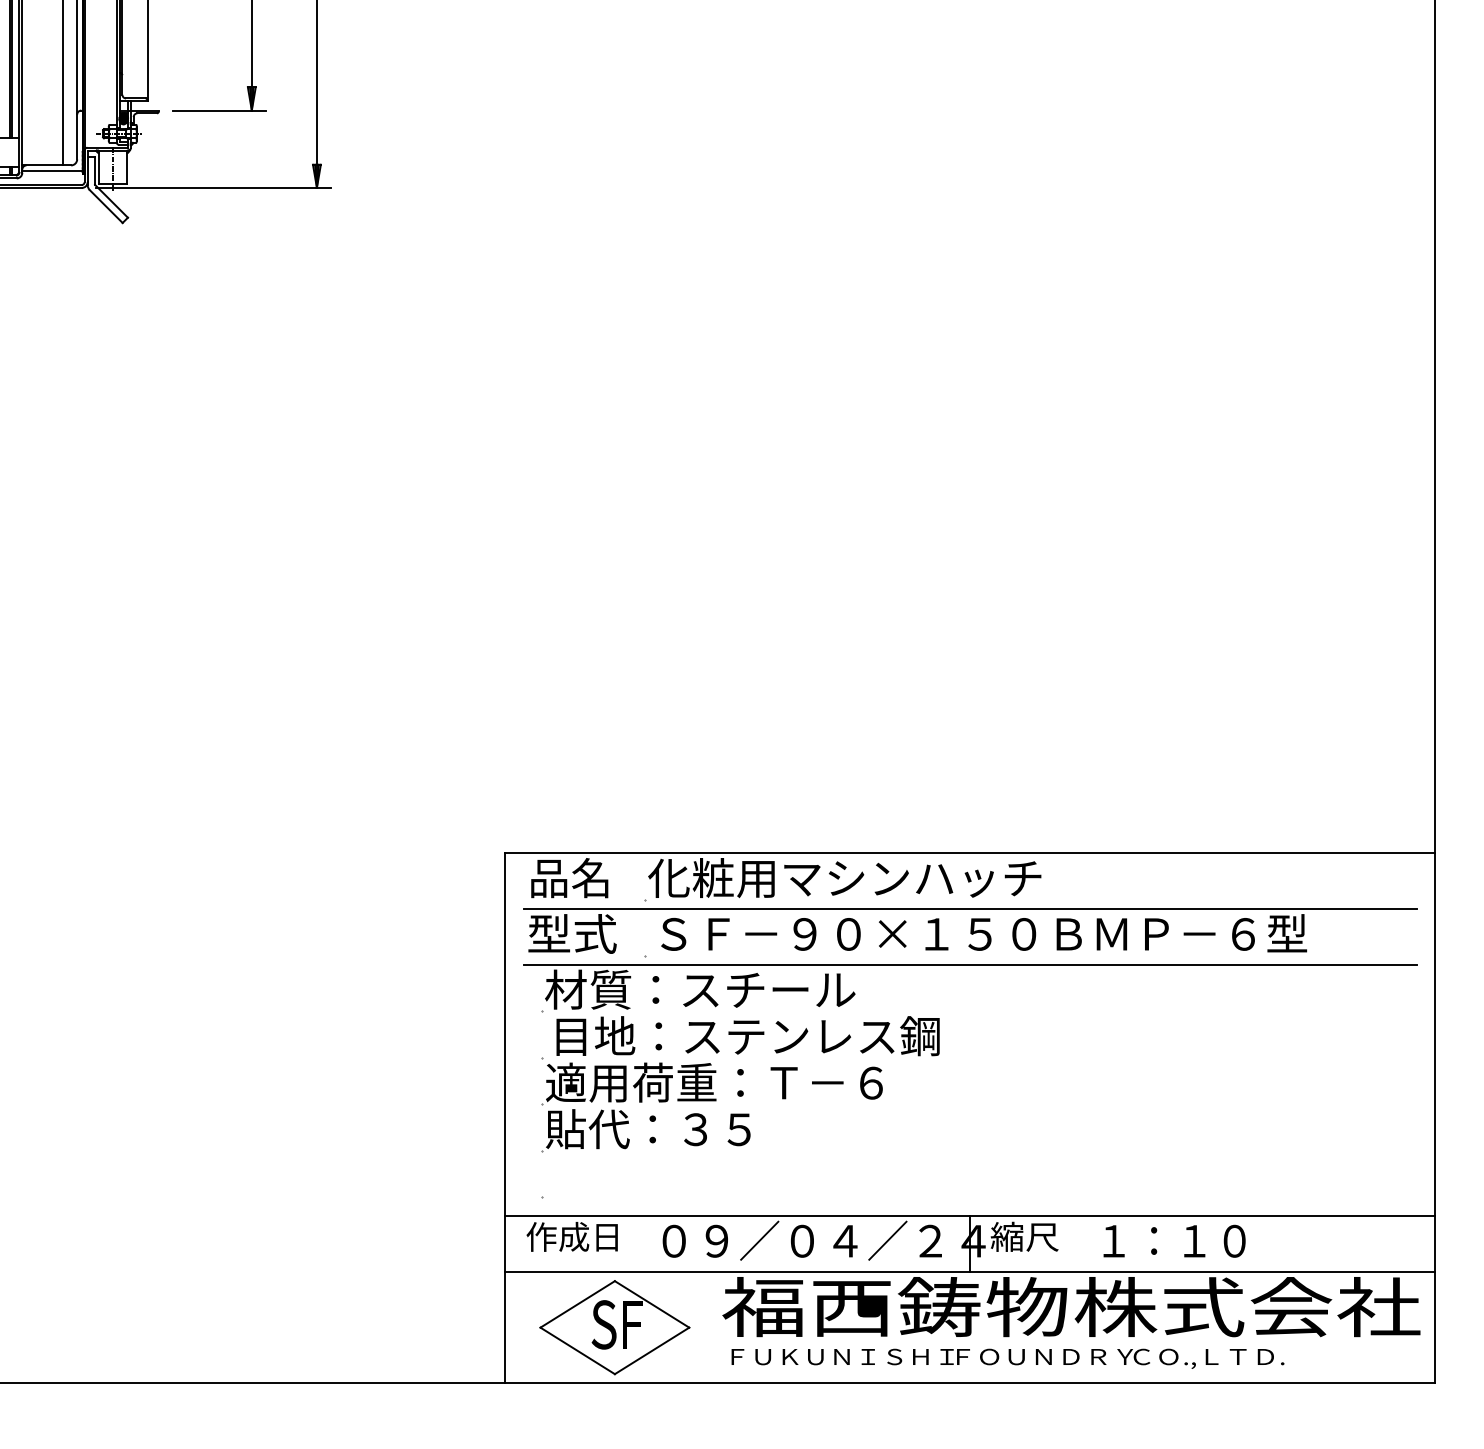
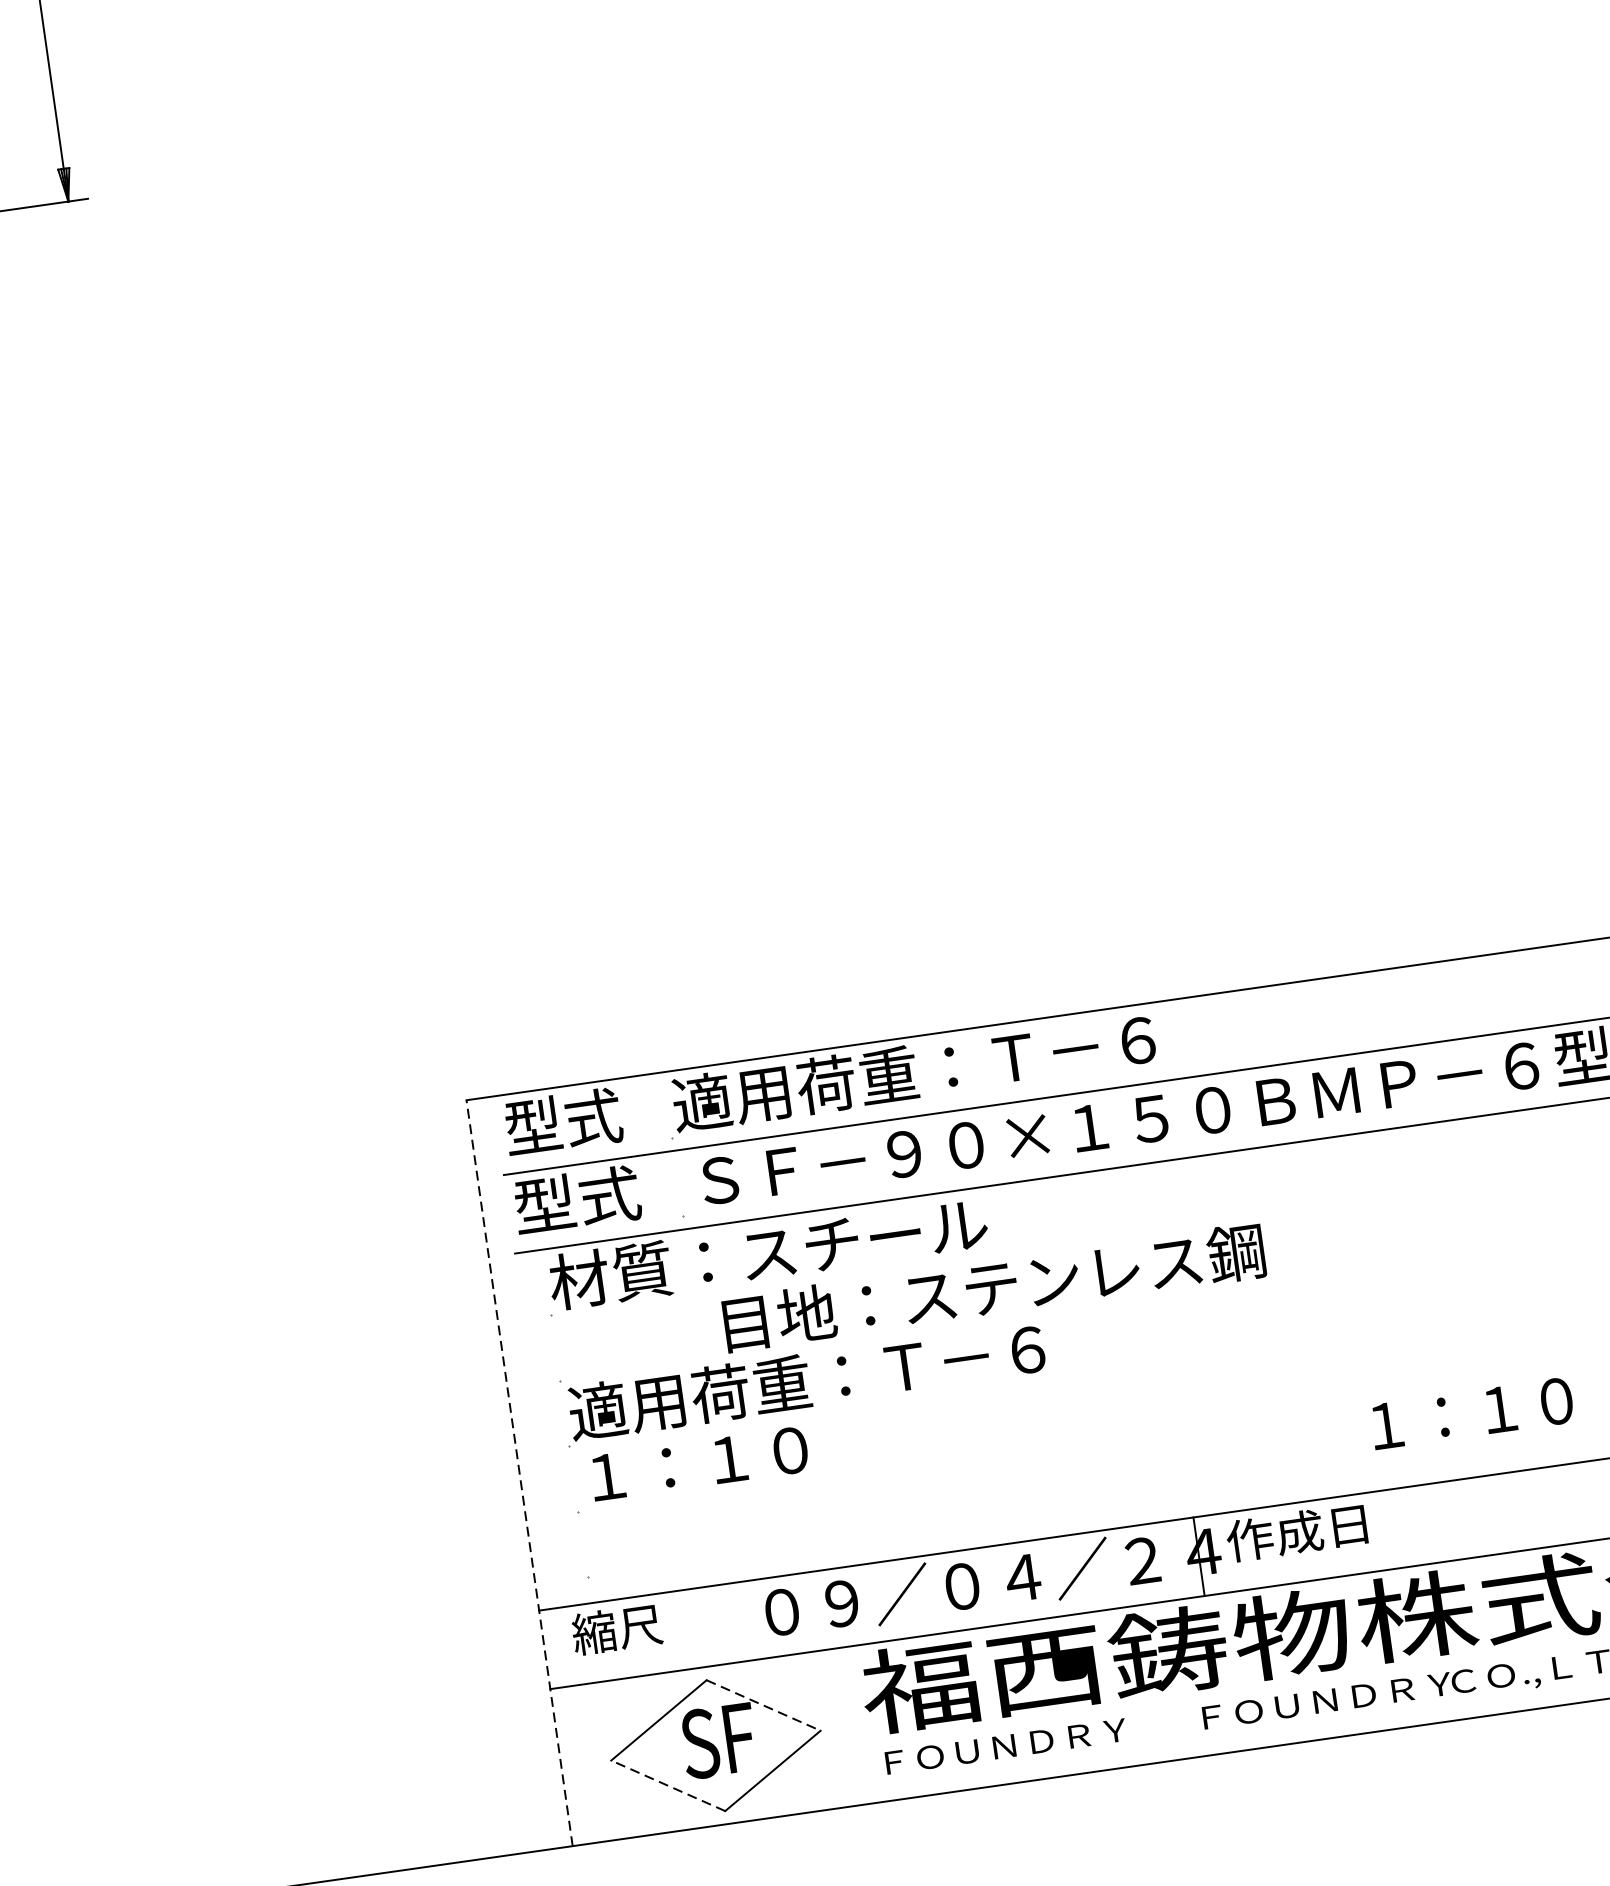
text: (570, 878) -> (563, 1122), 品名 -> 型式
text: (844, 878) -> (949, 1067), 化粧用マシンハッチ -> 適用荷重：Ｔ－６
text: (747, 1036) -> (993, 1288), moved
line: (505, 1117) -> (519, 1471), solid -> dashed
text: (648, 1129) -> (723, 1460), 貼代：３５ -> １：１０
text: (571, 1236) -> (636, 1626), 作成日 -> 縮尺
text: (1039, 1236) -> (1295, 1532), 縮尺 -> 作成日
text: (1174, 1240) -> (1471, 1412), moved
line: (652, 1304) -> (764, 1705), solid -> dashed
line: (577, 1350) -> (667, 1785), solid -> dashed
text: (853, 1356) -> (1057, 1738), ＦＵＫＵＮＩＳＨＩ -> ＦＯＵＮＤＲＹ

